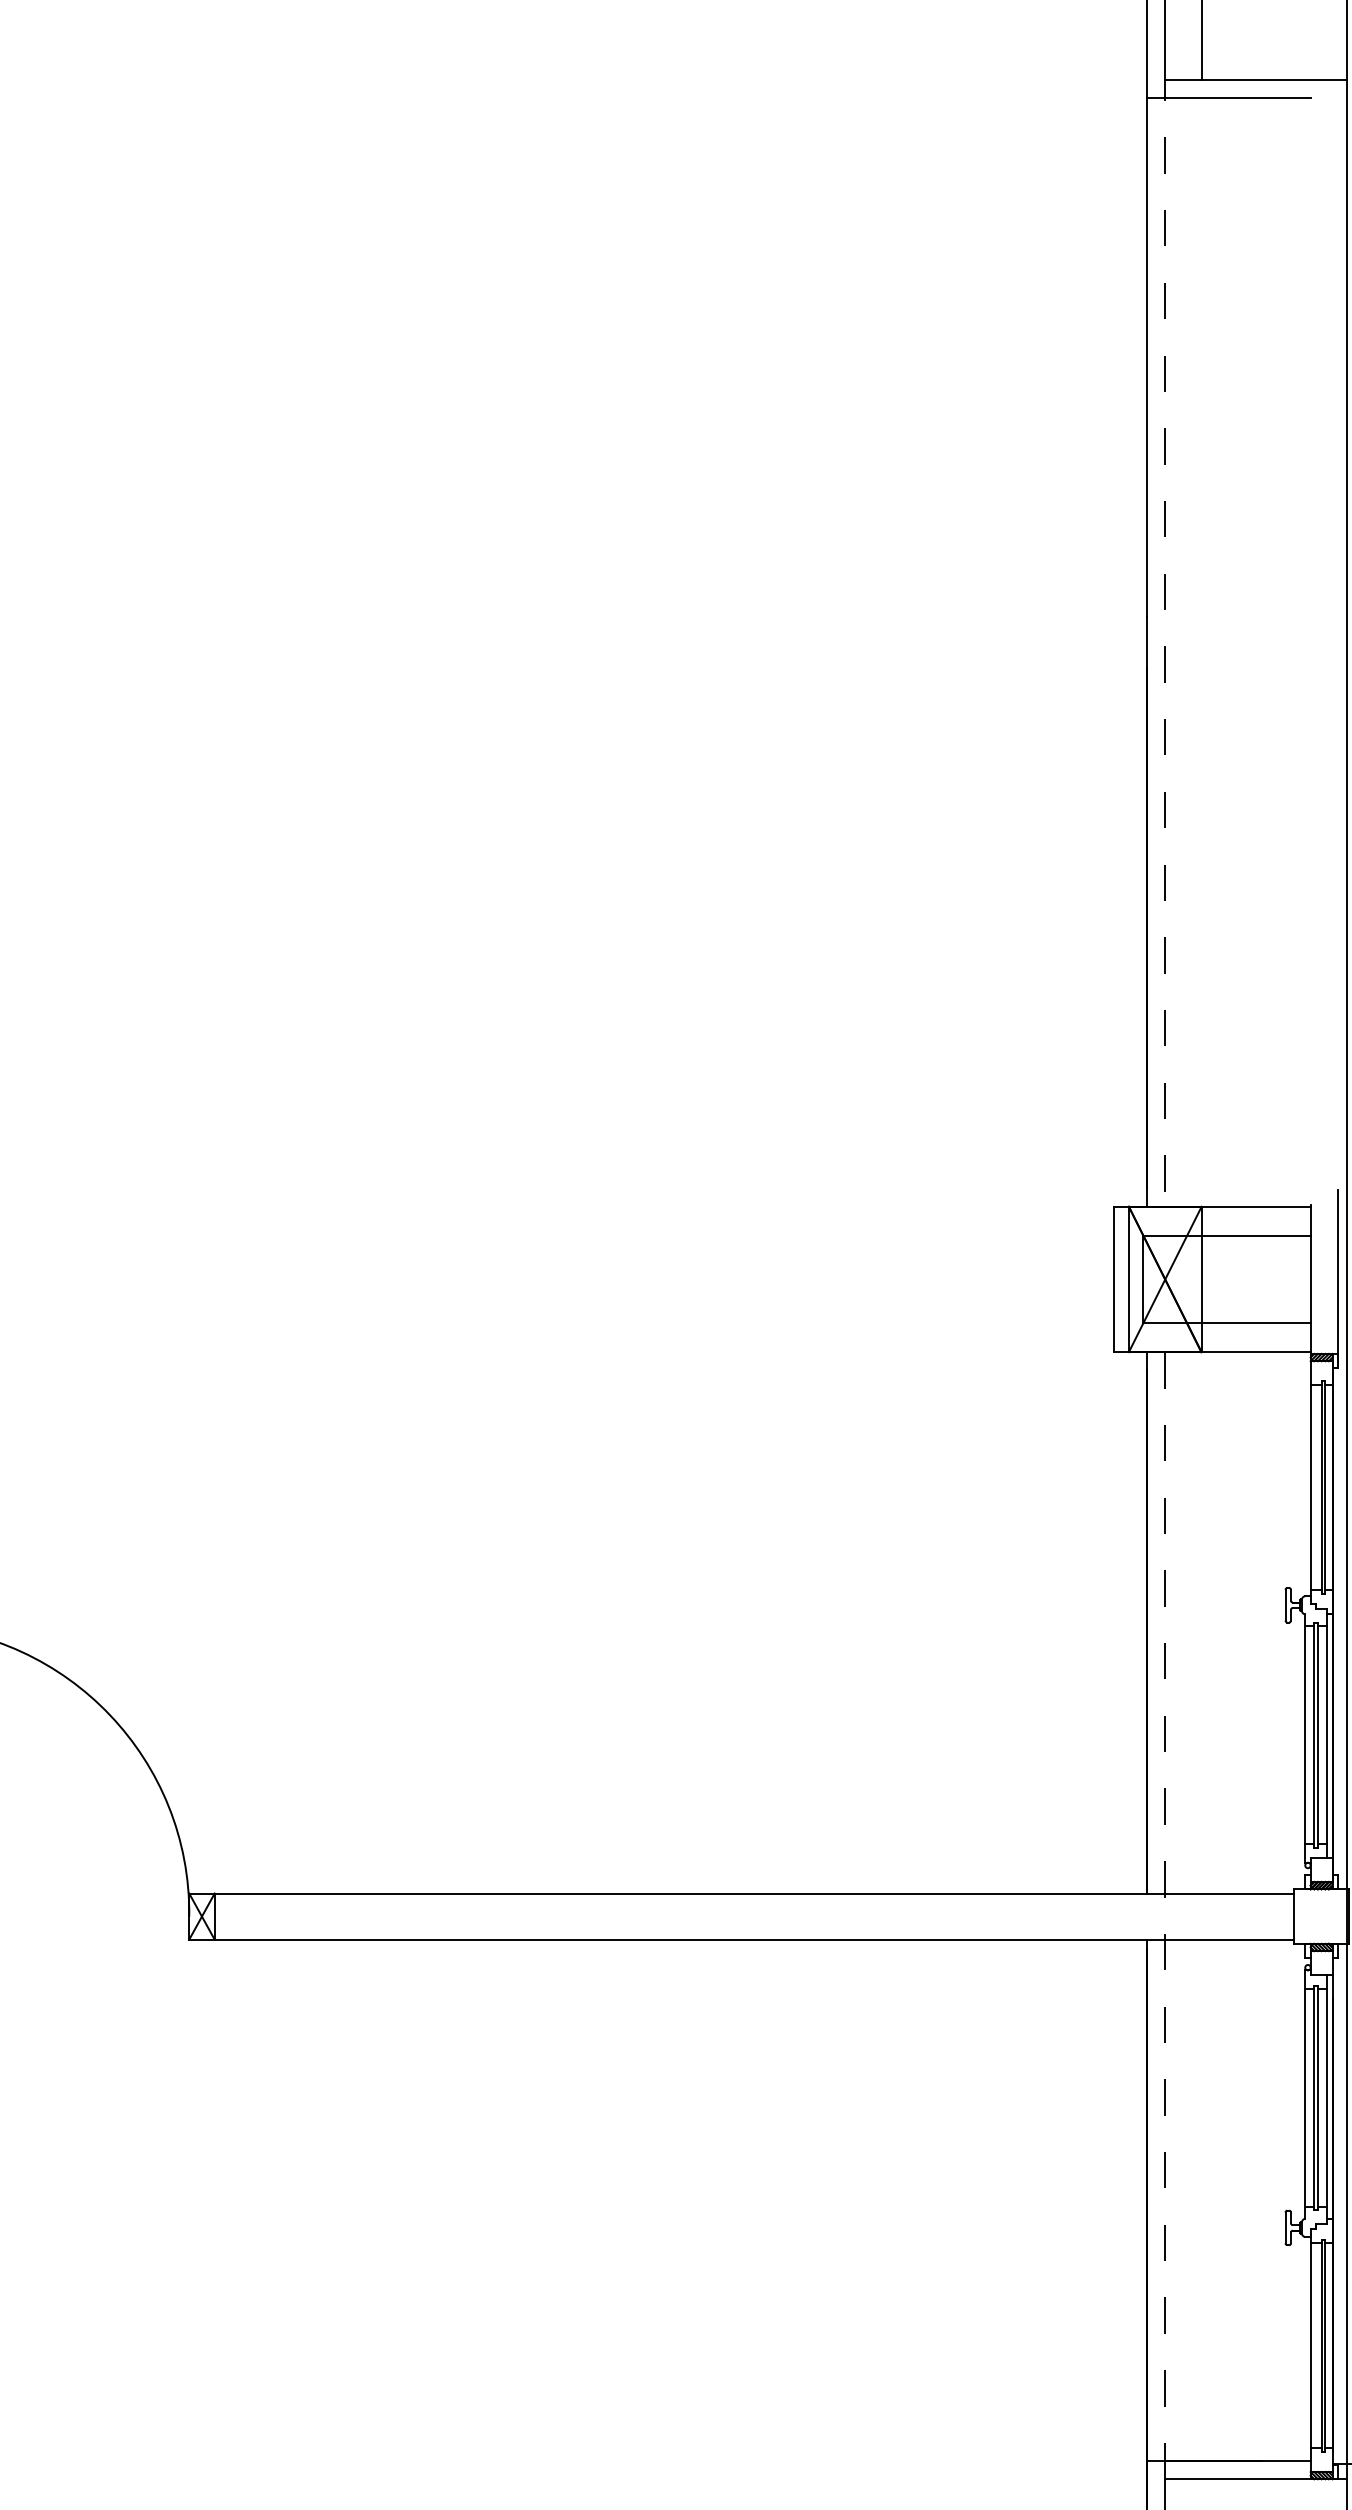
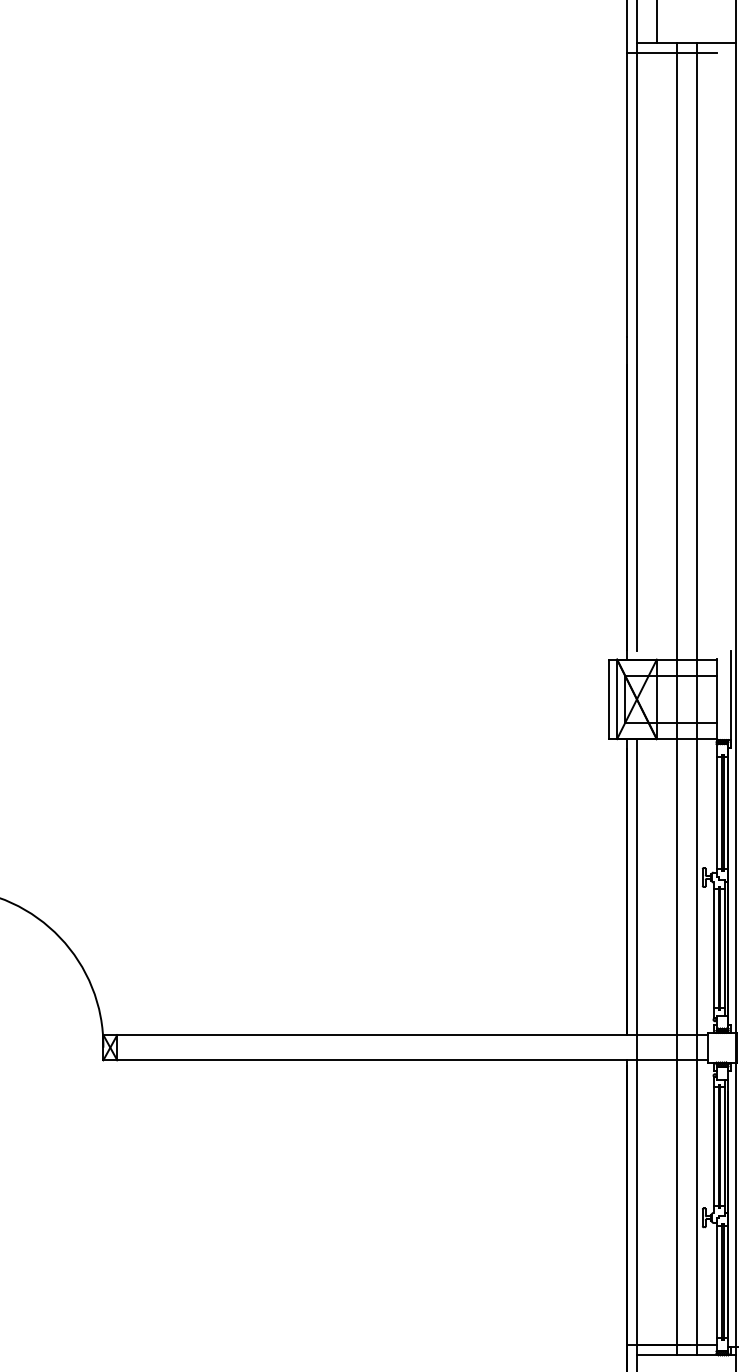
line: (1164, 634) -> (636, 346), dashed -> solid
line: (1237, 1279) -> (676, 699), added
line: (1274, 1279) -> (696, 699), added
line: (1164, 1914) -> (636, 1046), dashed -> solid

